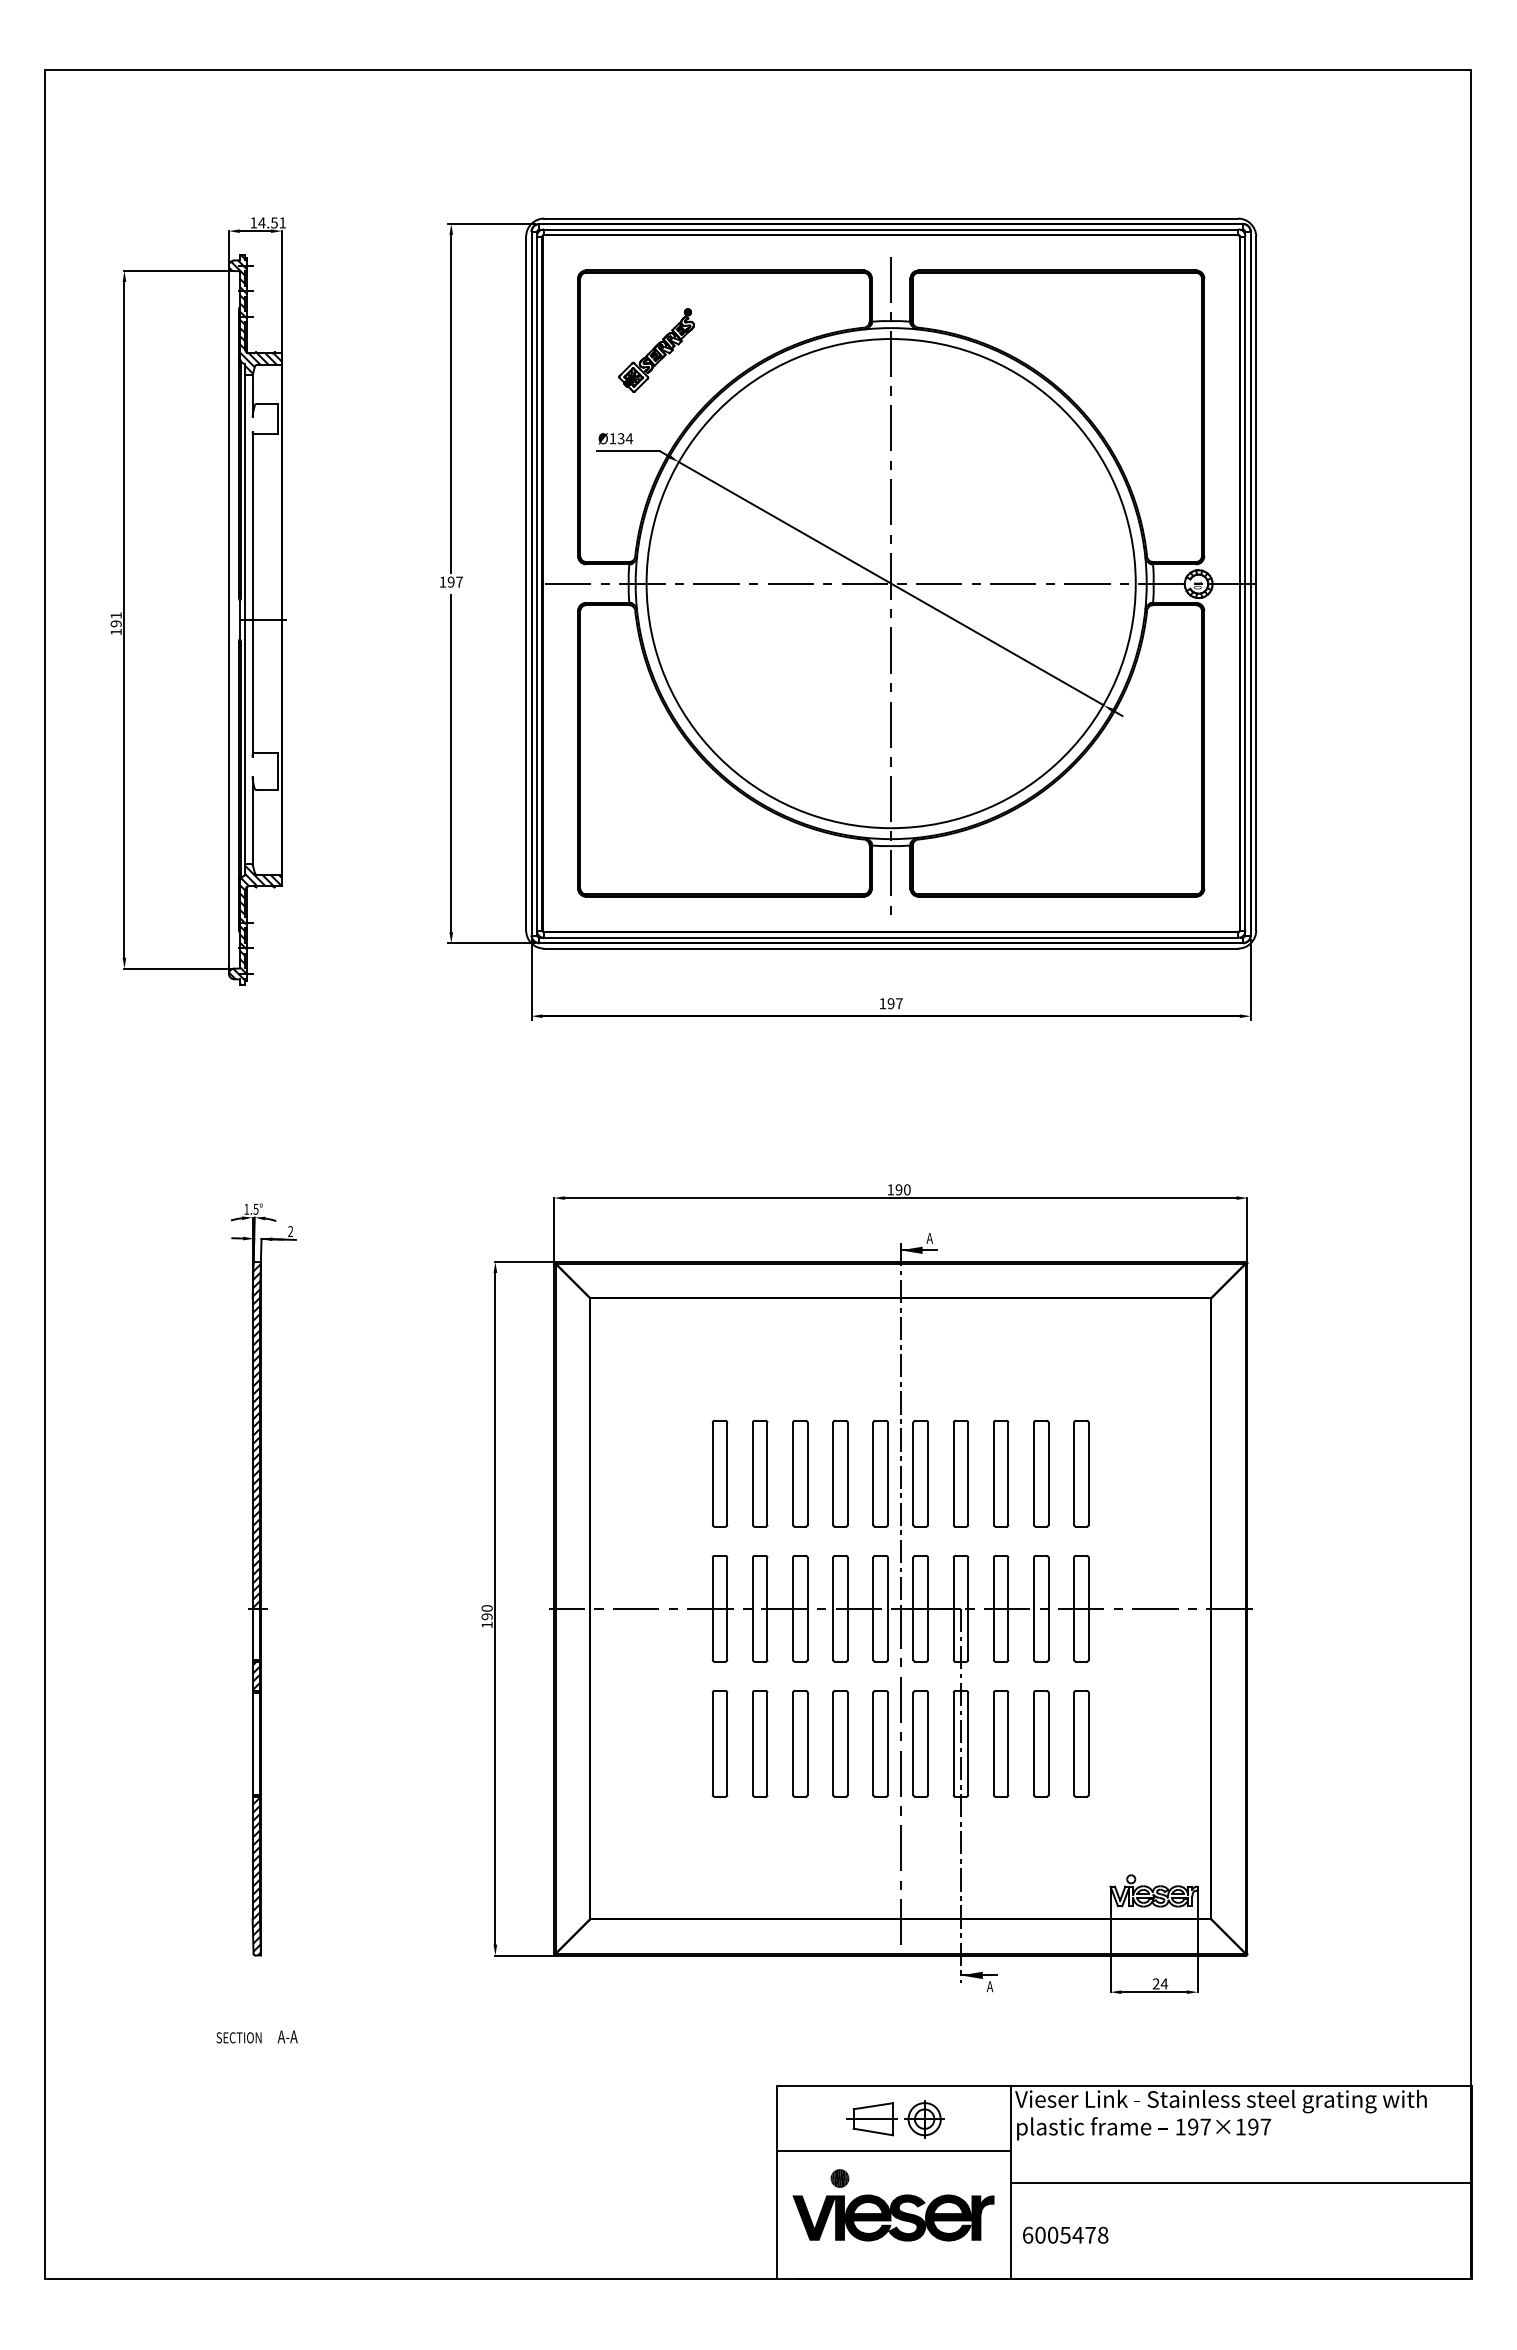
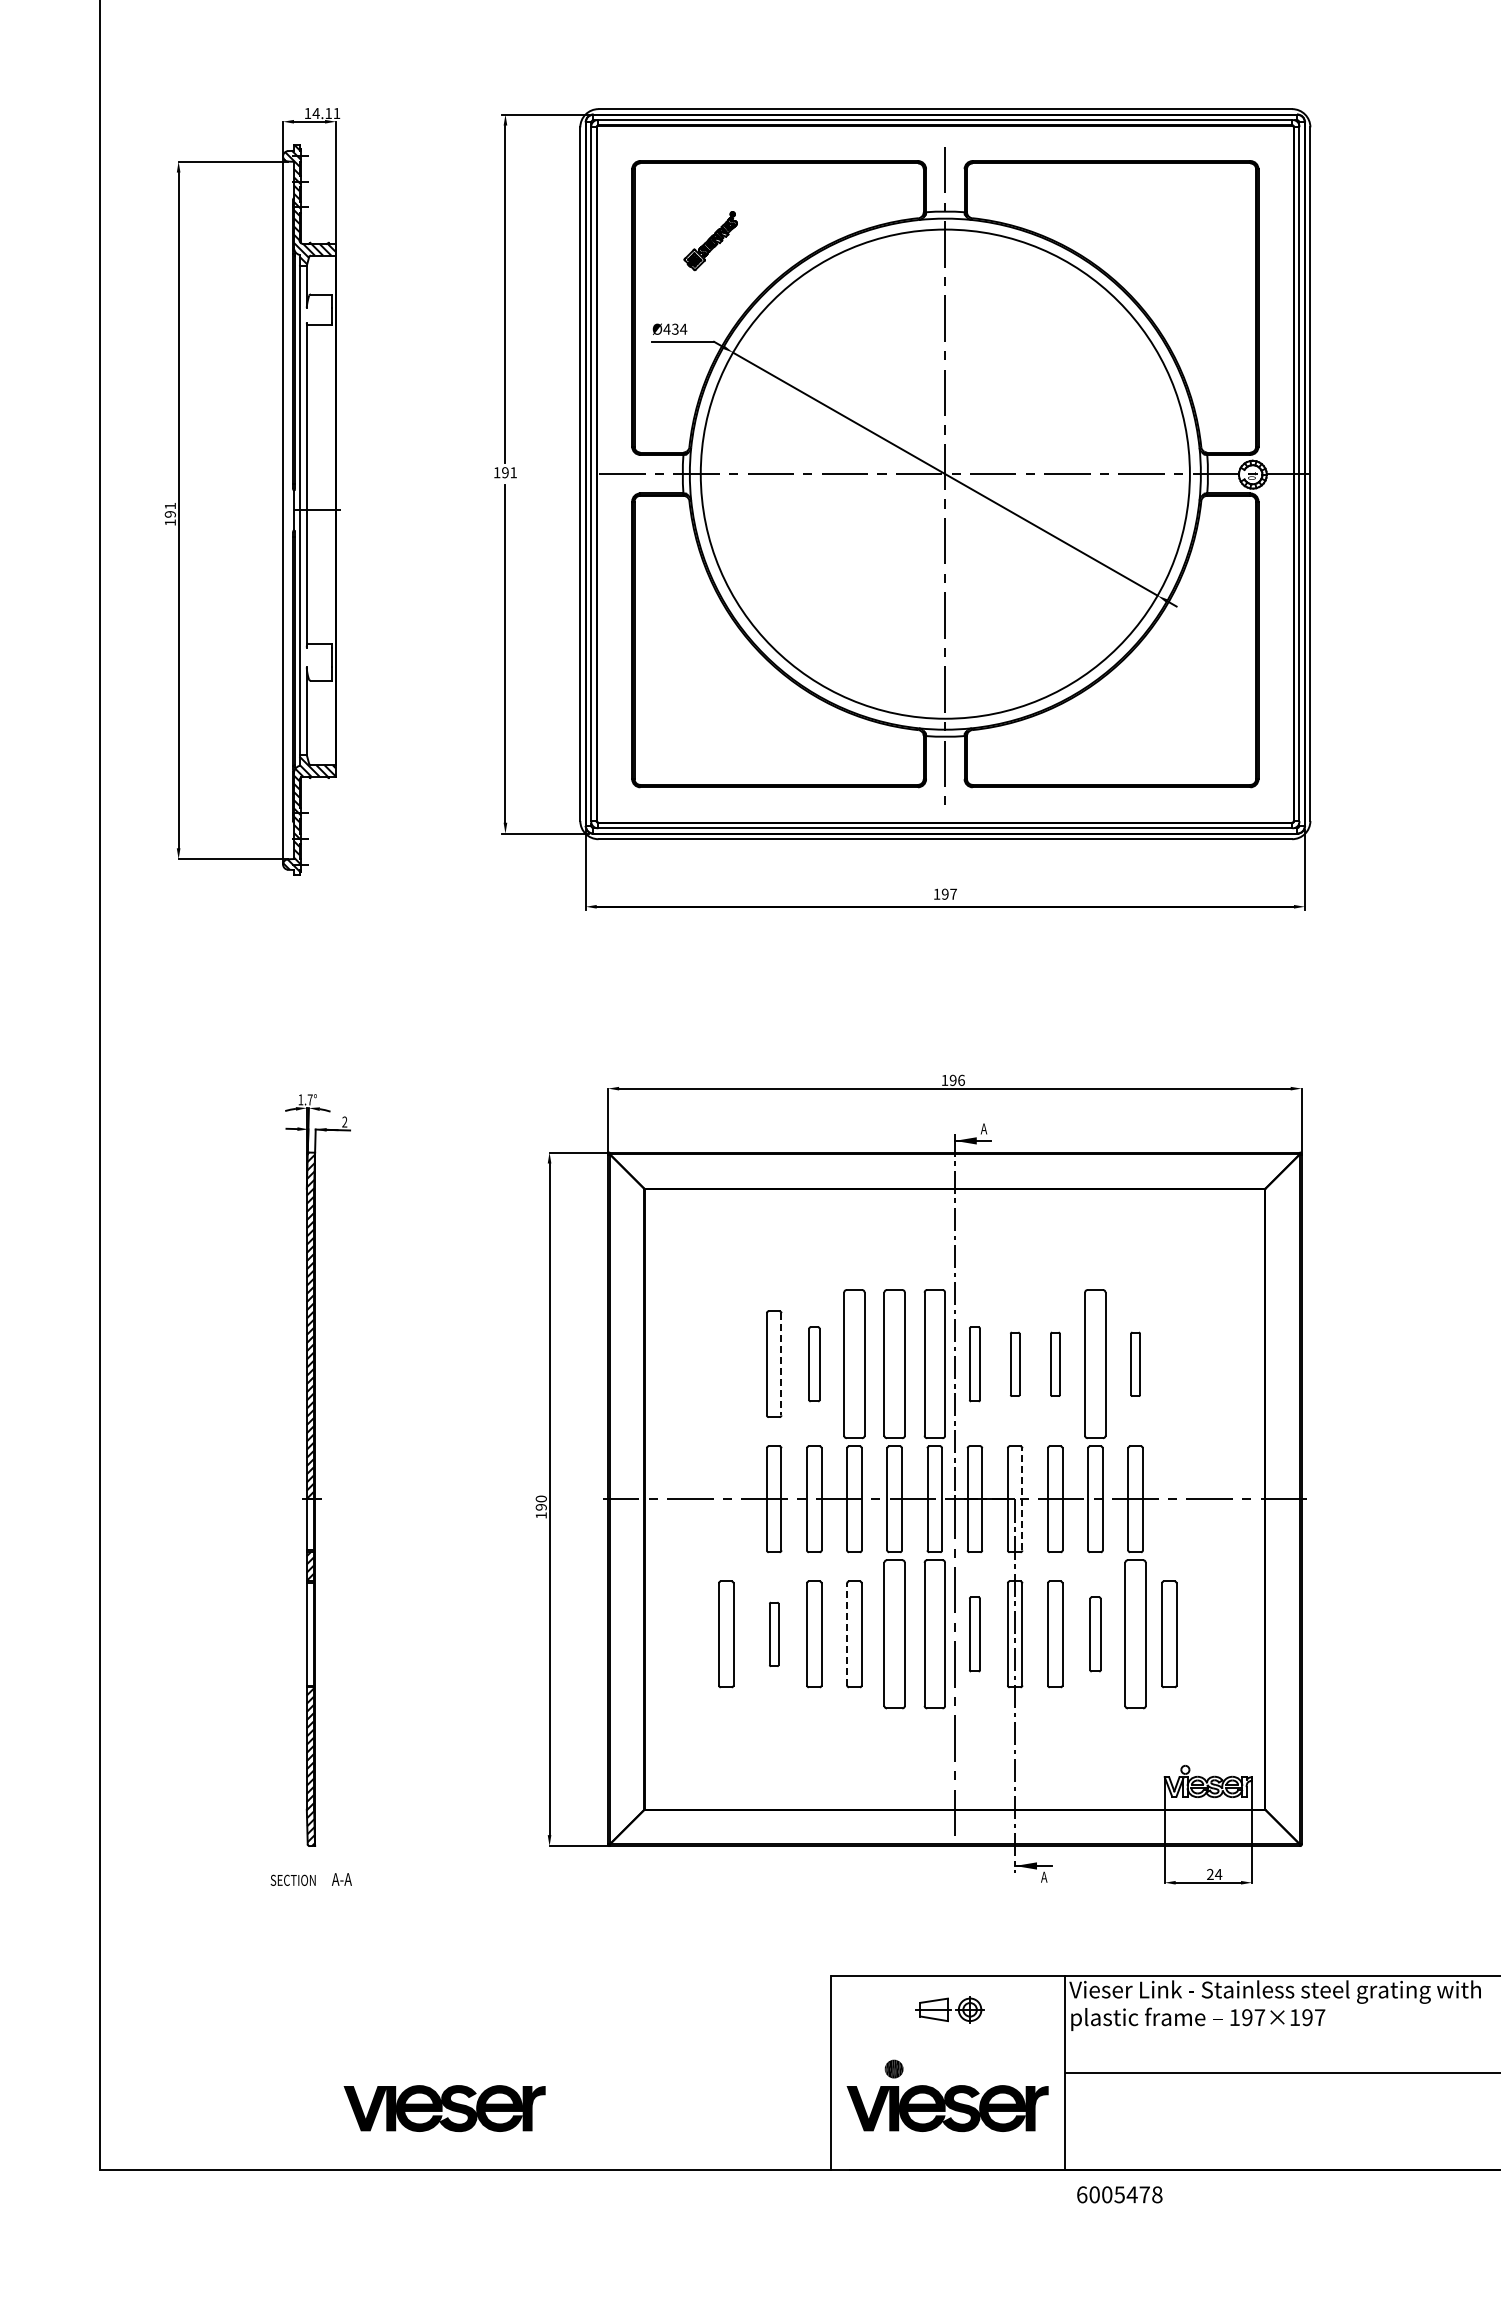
text: (274, 222) -> (328, 113), 14.51 -> 14.11
part: (656, 350) -> (710, 241), size x0.7
text: (612, 438) -> (666, 329), Ø134 -> Ø434
text: (459, 581) -> (513, 472), 197 -> 191
text: (907, 1189) -> (961, 1080), 190 -> 196
text: (255, 1209) -> (309, 1100), 1.5° -> 1.7°
part: (760, 1473) -> (814, 1364), size x0.7
part: (800, 1473) -> (854, 1364), size x1.4
part: (840, 1473) -> (894, 1364), size x1.4
part: (880, 1473) -> (934, 1364), size x1.4
part: (920, 1473) -> (974, 1364), size x0.7
part: (960, 1473) -> (1014, 1364), size x0.6
part: (1001, 1473) -> (1055, 1364), size x0.6
part: (1041, 1473) -> (1095, 1364), size x1.4
part: (1081, 1473) -> (1135, 1364), size x0.6
line: (727, 1474) -> (781, 1365), solid -> dashed
line: (968, 1608) -> (1022, 1499), solid -> dashed
part: (672, 1743) -> (726, 1634), added
part: (719, 1743) -> (773, 1634), size x0.6
line: (793, 1743) -> (847, 1634), solid -> dashed
part: (840, 1743) -> (894, 1634), size x1.4
part: (880, 1743) -> (934, 1634), size x1.4
part: (920, 1743) -> (974, 1634), size x0.7
part: (1041, 1743) -> (1095, 1634), size x0.7
part: (1081, 1743) -> (1135, 1634), size x1.4
part: (1115, 1743) -> (1169, 1634), added
text: (256, 2036) -> (310, 1879), moved
part: (895, 2119) -> (949, 2010), size x0.7
line: (894, 2150) -> (948, 2041), removed
part: (390, 2217) -> (444, 2108), added
text: (1065, 2234) -> (1119, 2194), moved

